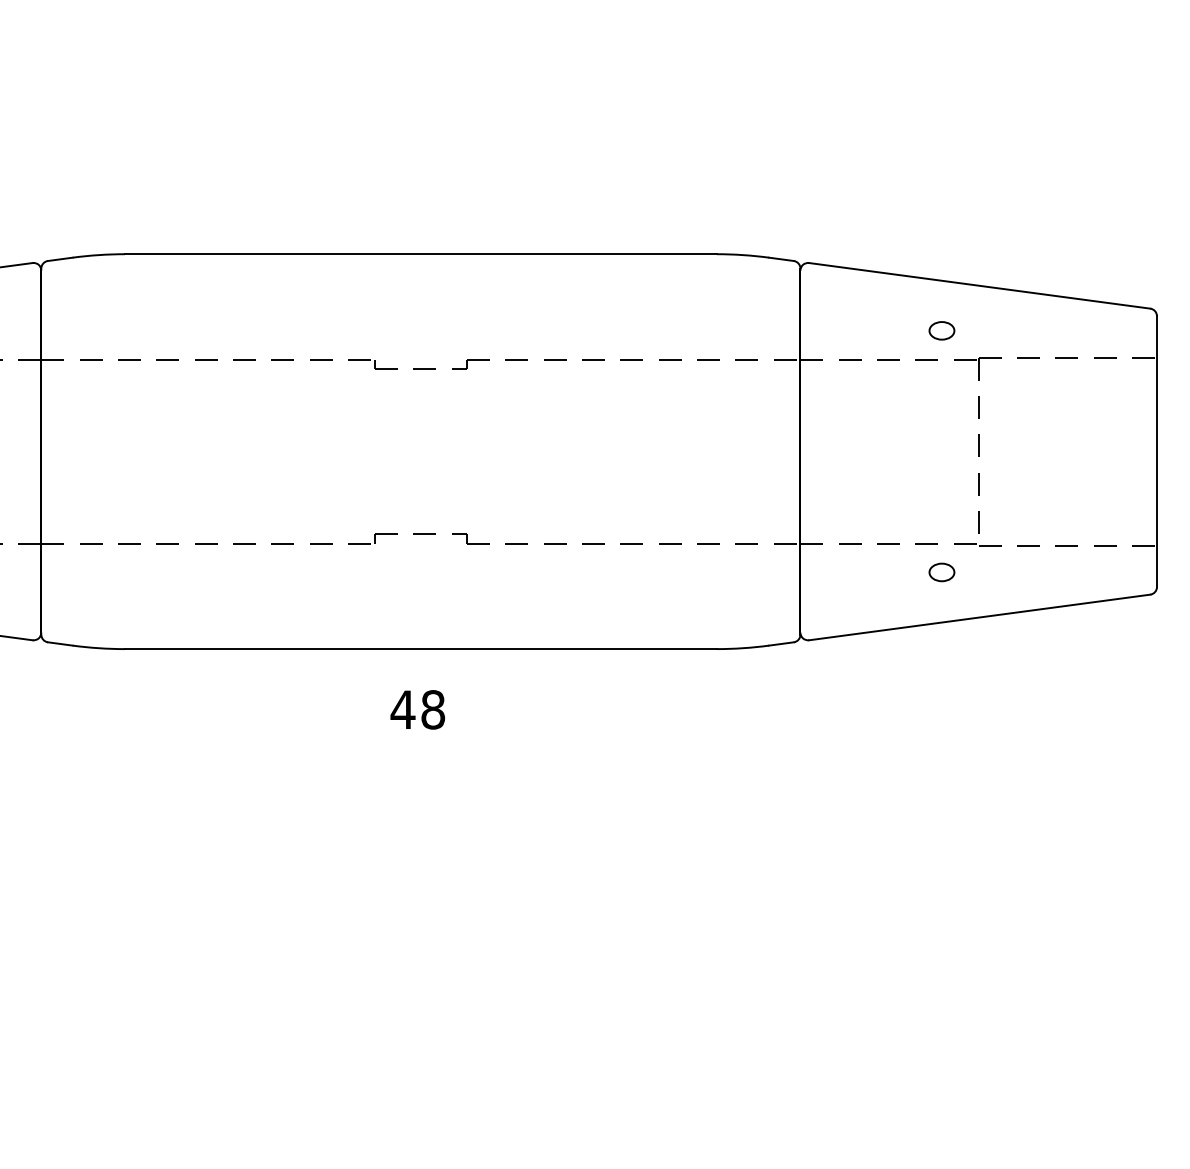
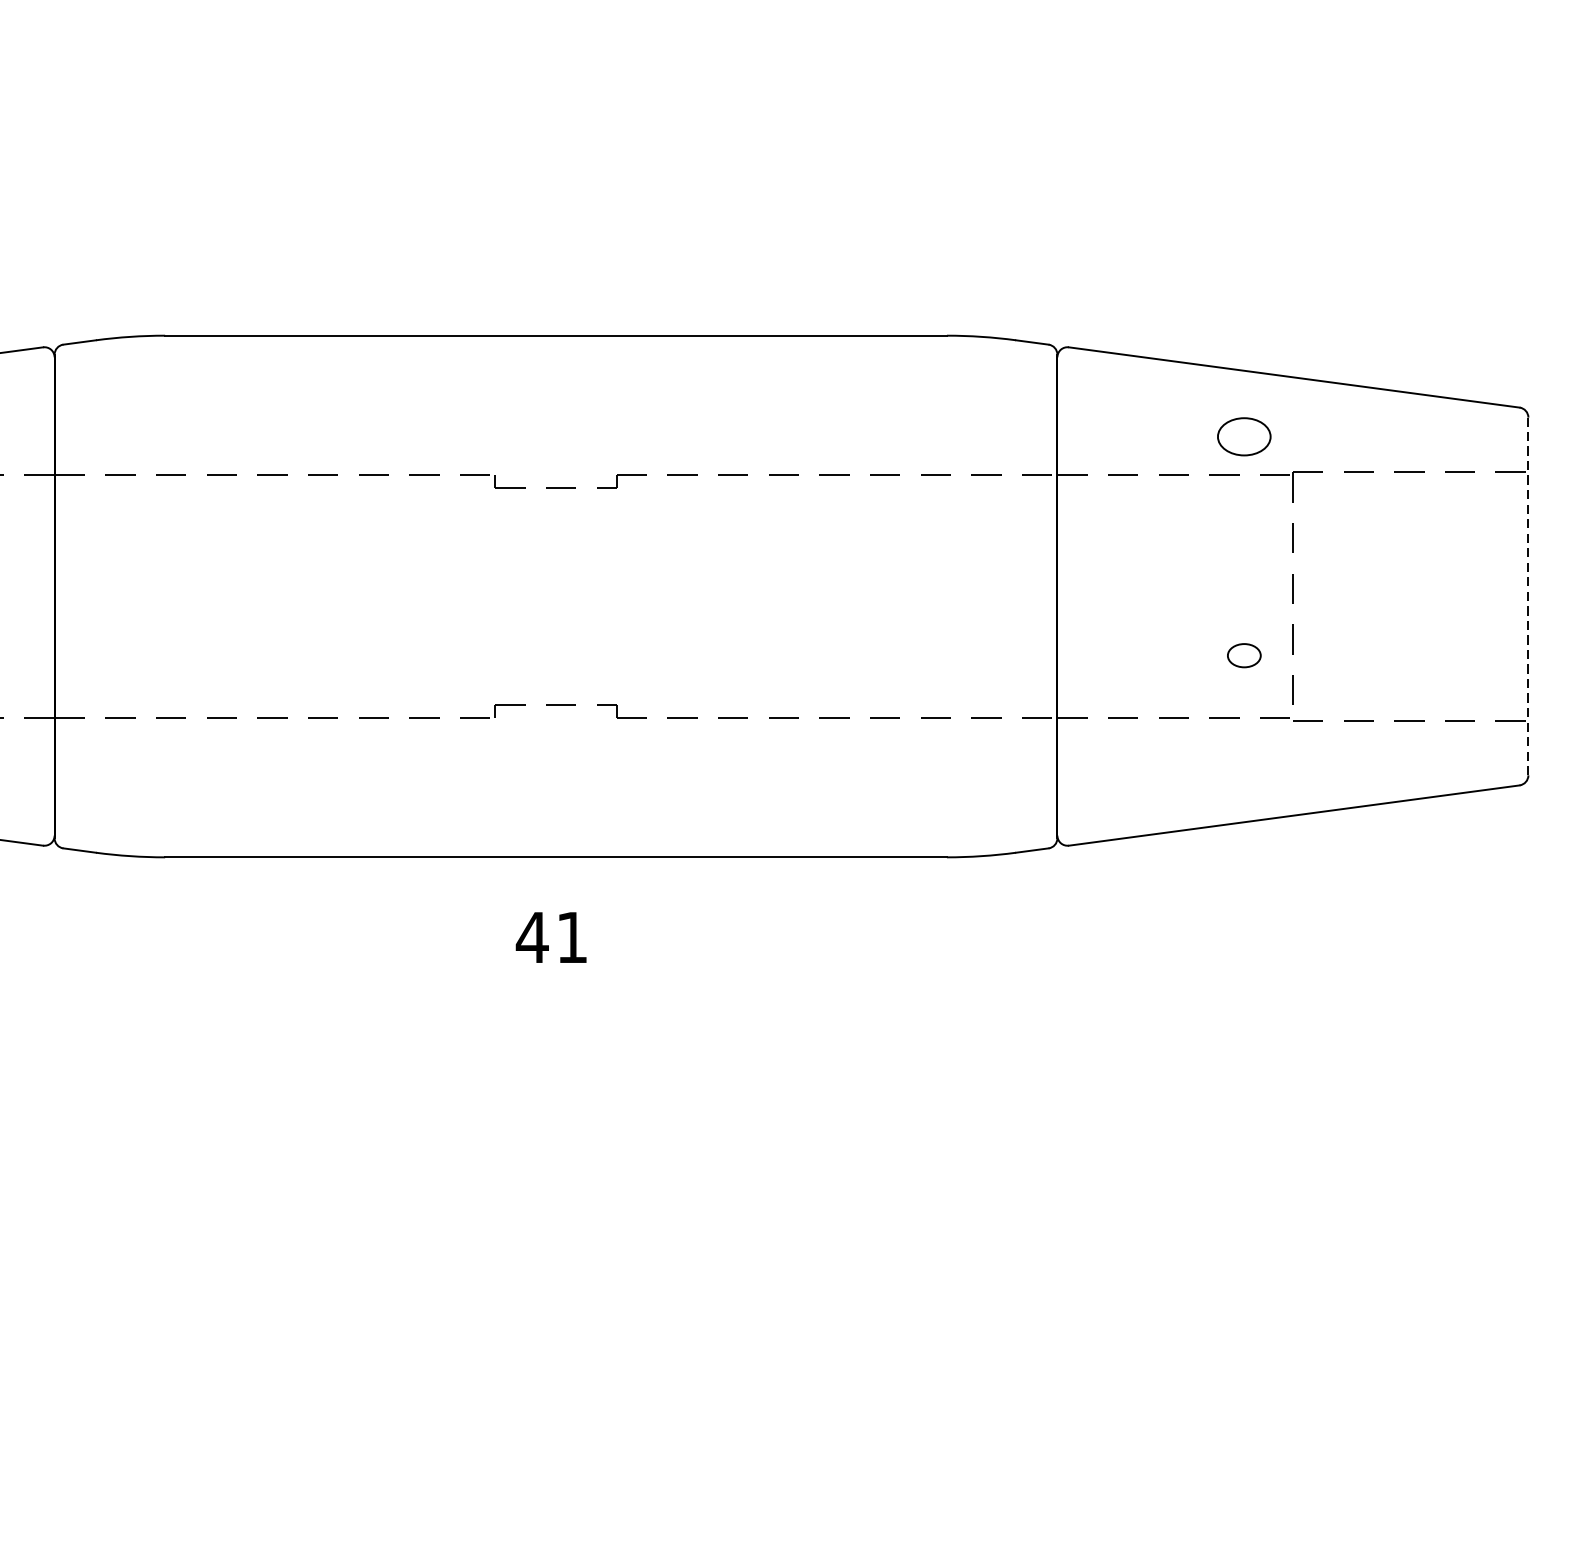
part: (941, 330) -> (1243, 436), size x1.6
line: (1157, 451) -> (1529, 596), solid -> dashed
part: (941, 572) -> (1243, 655), moved
text: (433, 709) -> (572, 937), 48 -> 41

